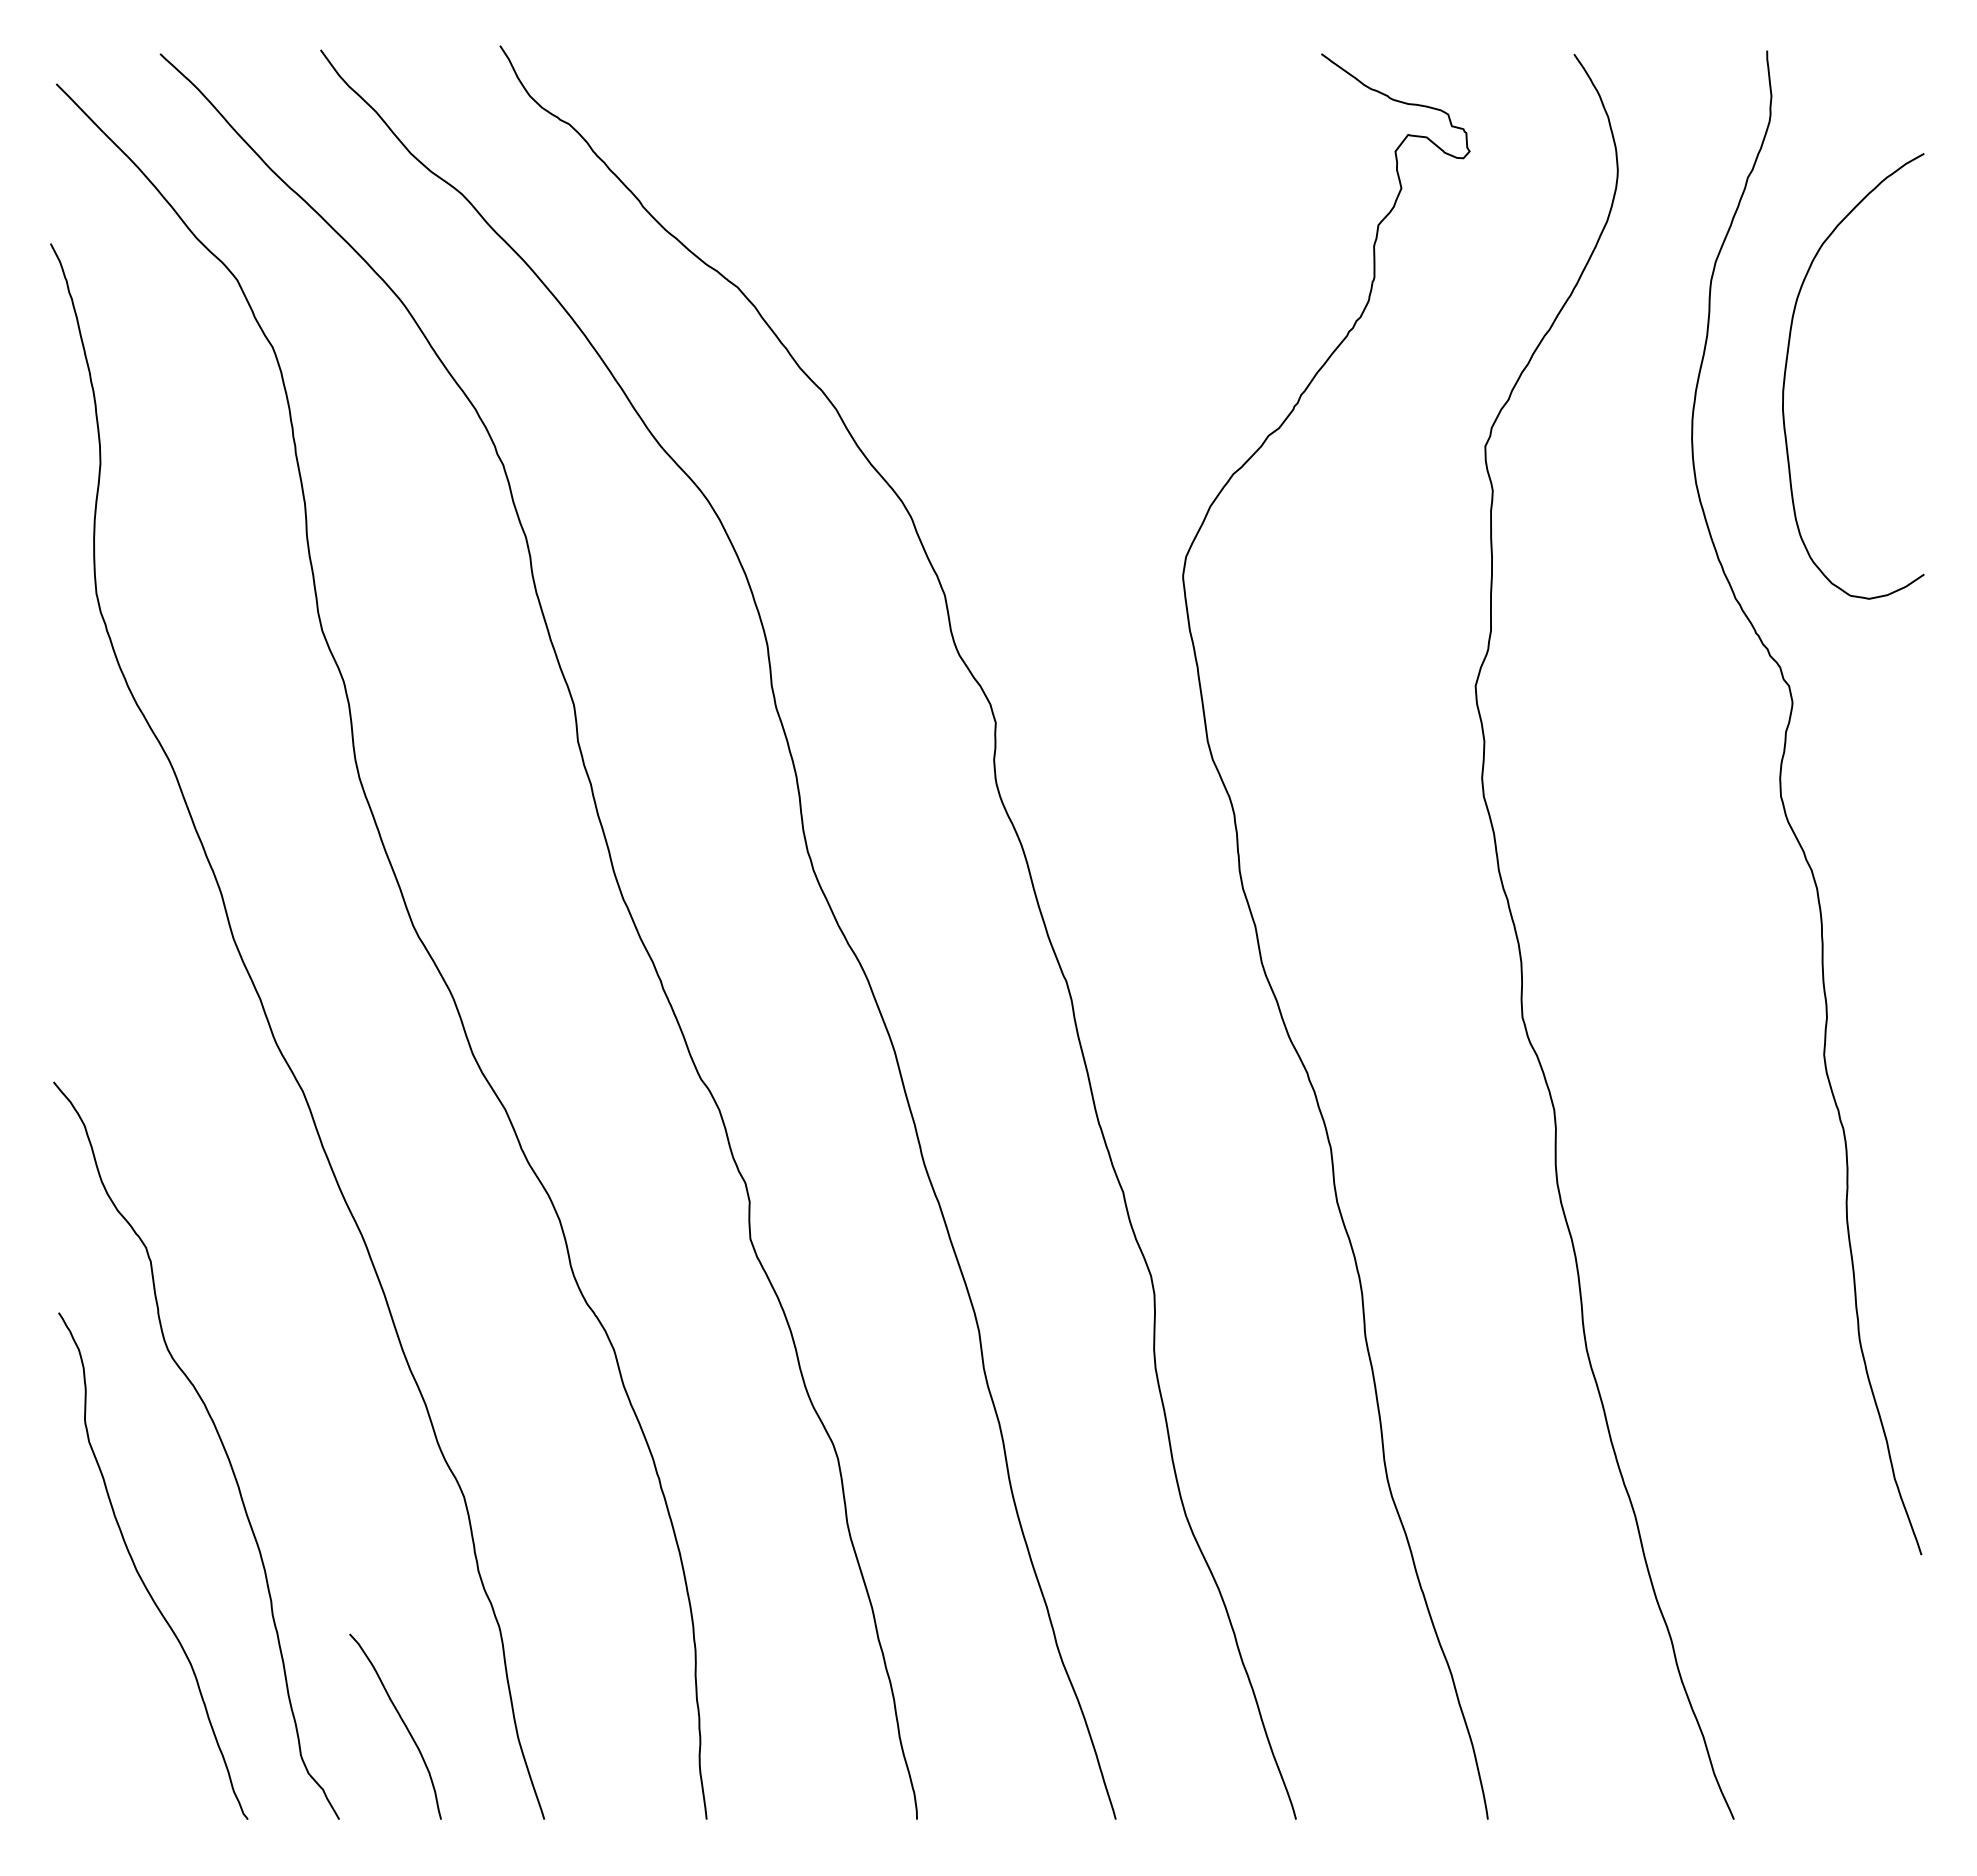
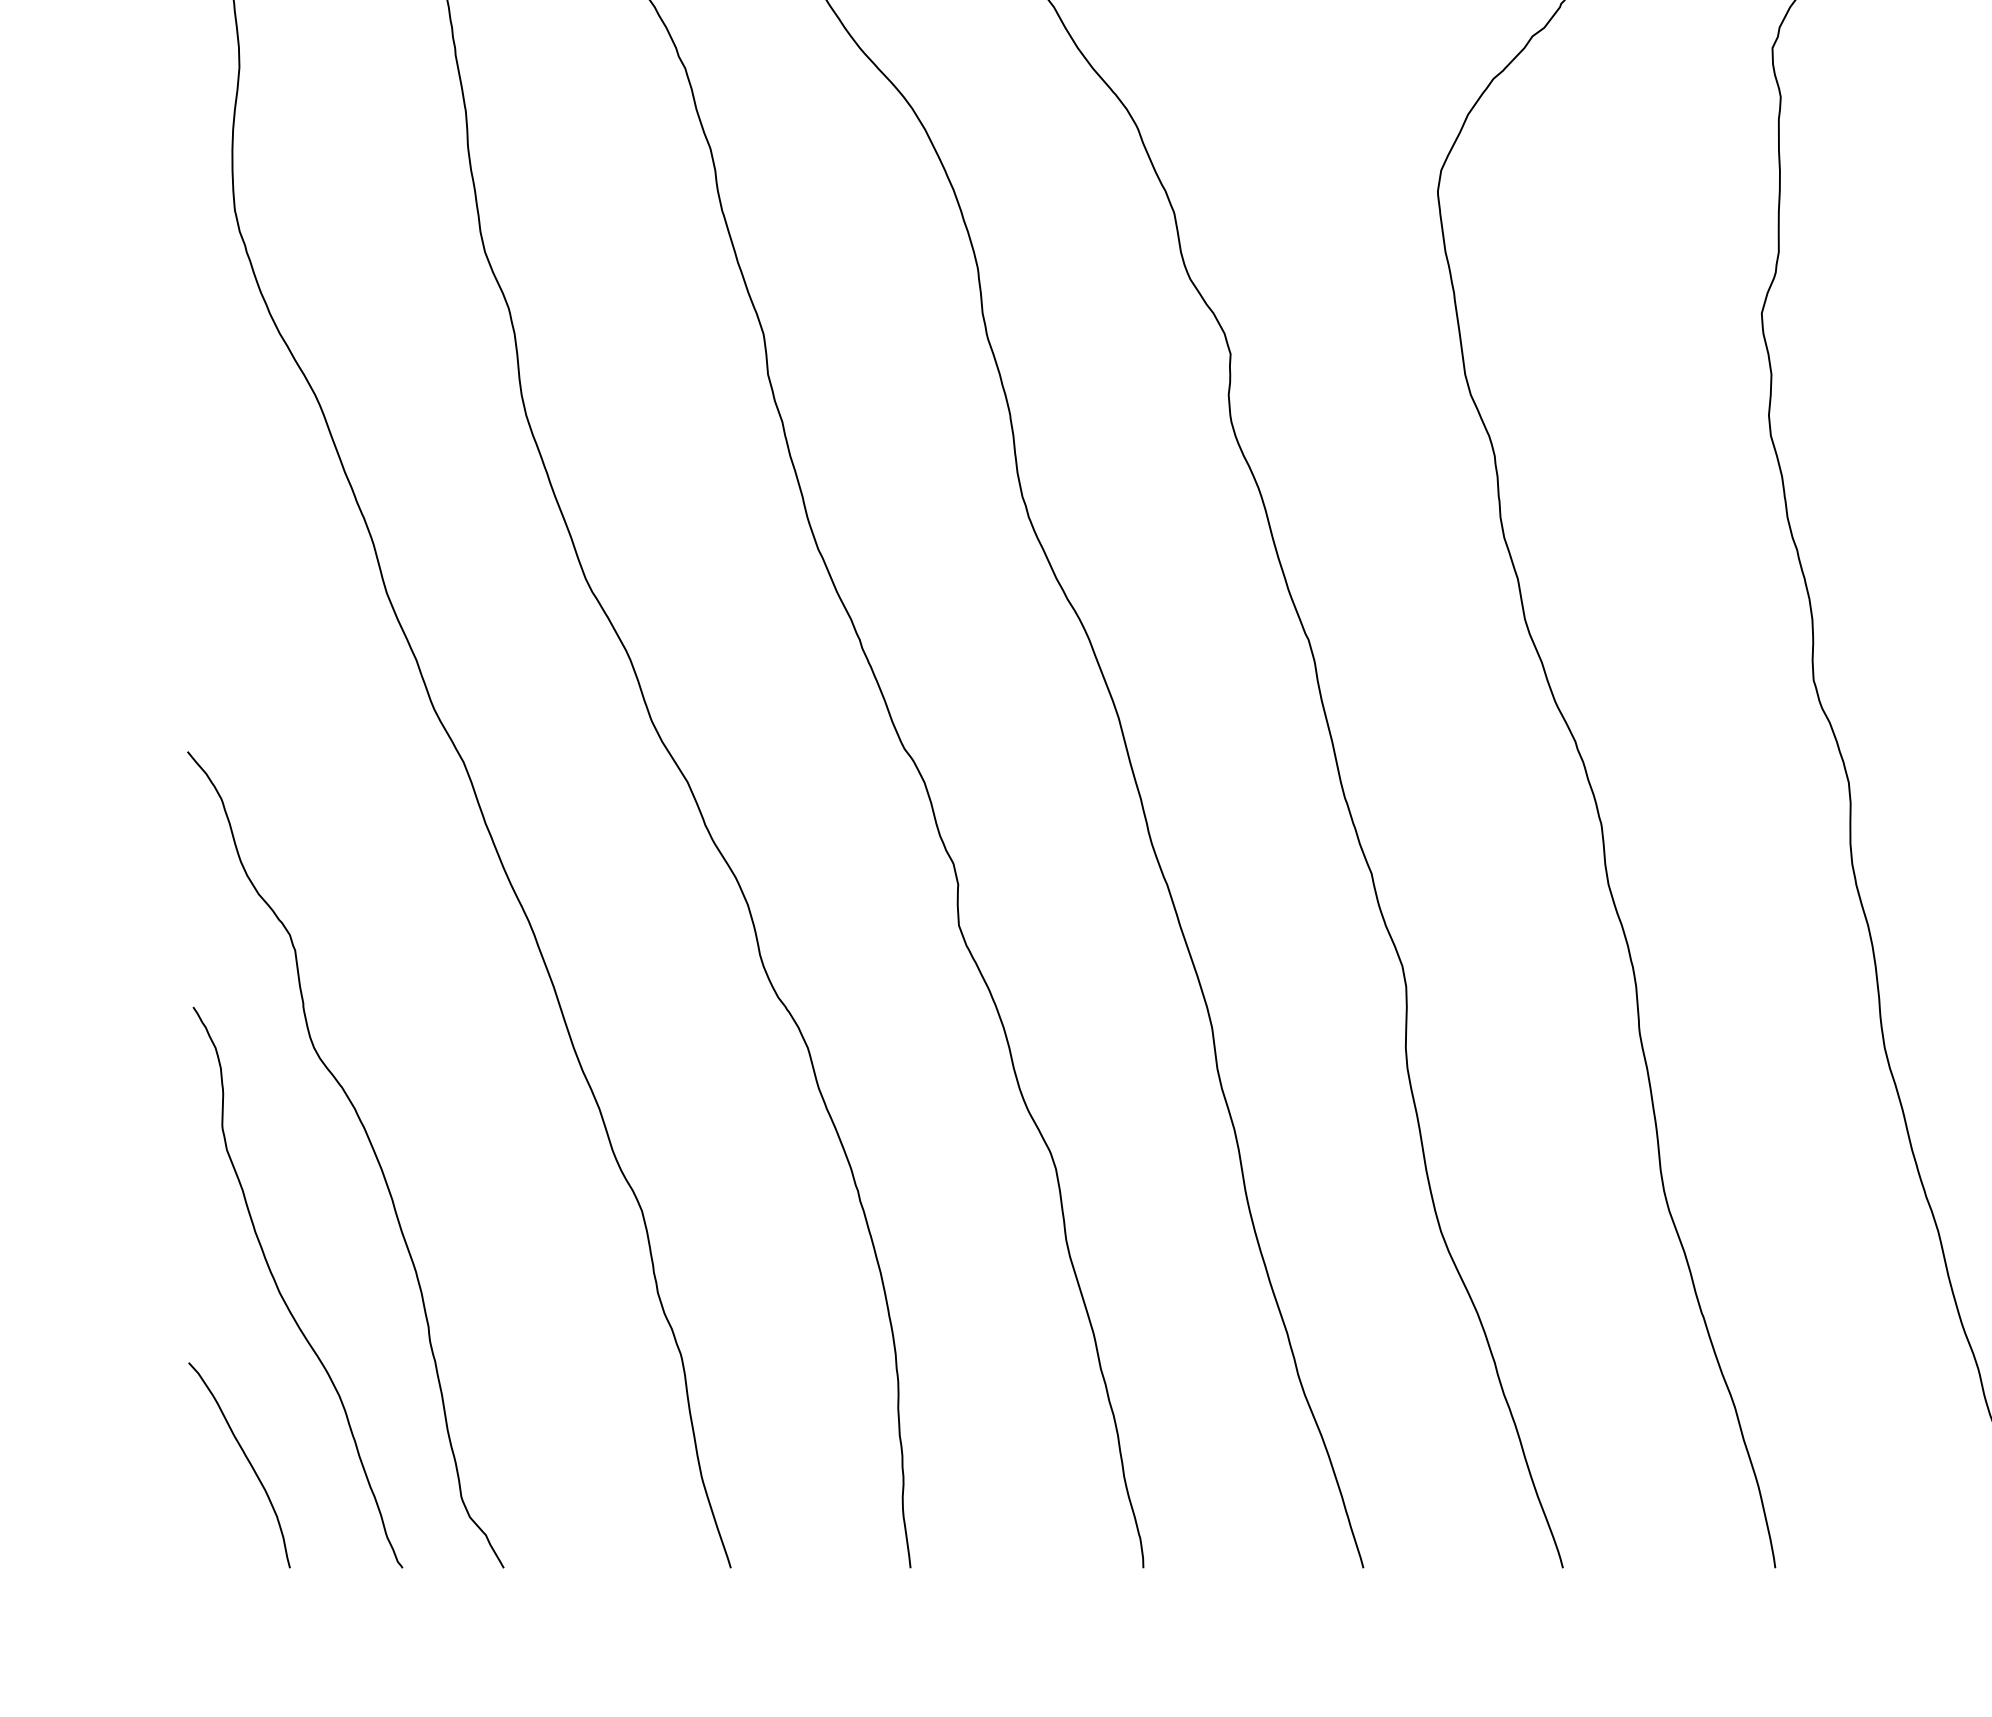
curve: (402, 1722) -> (247, 1460), moved

